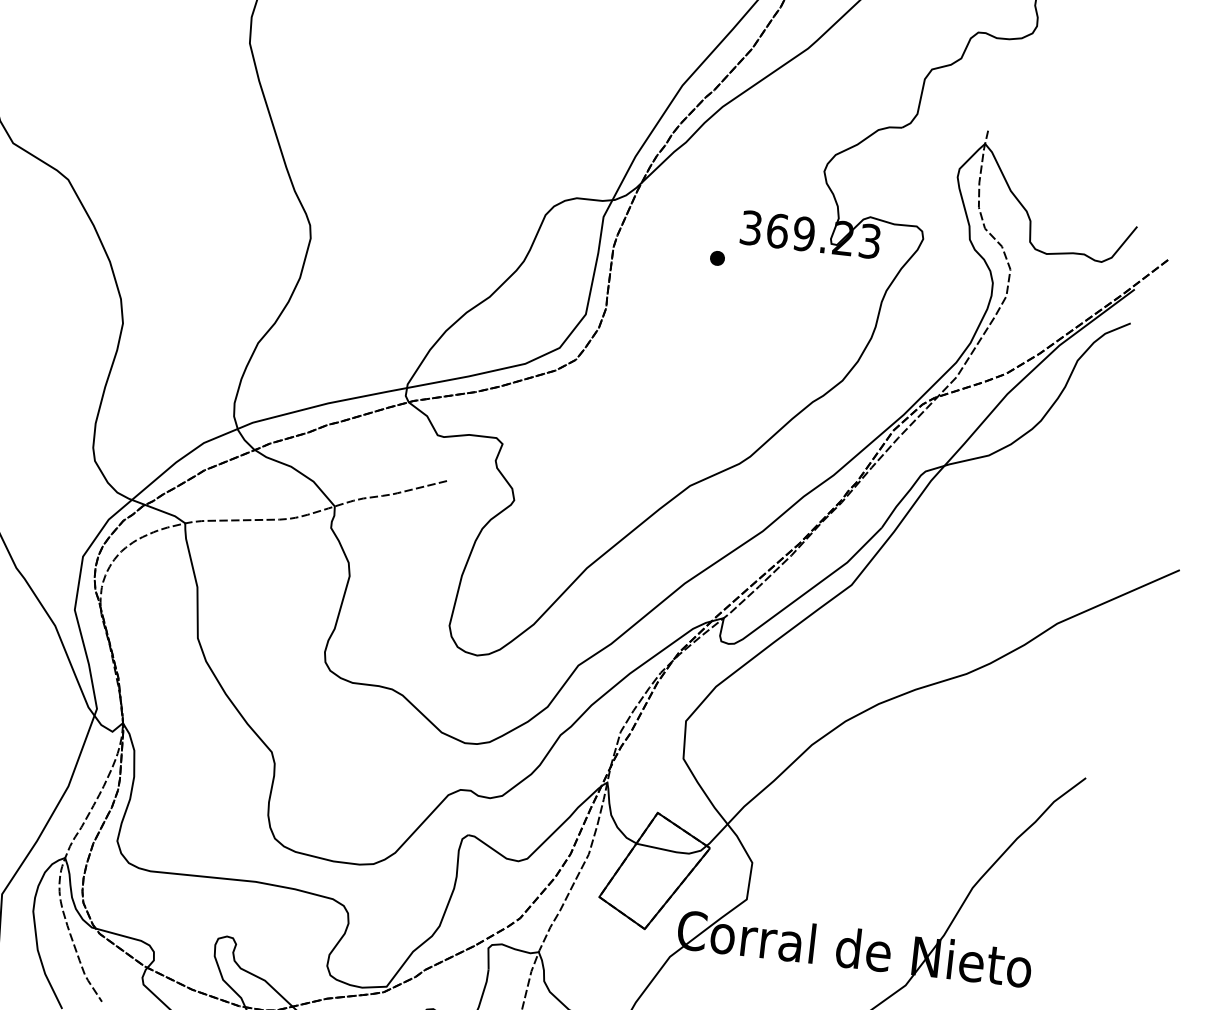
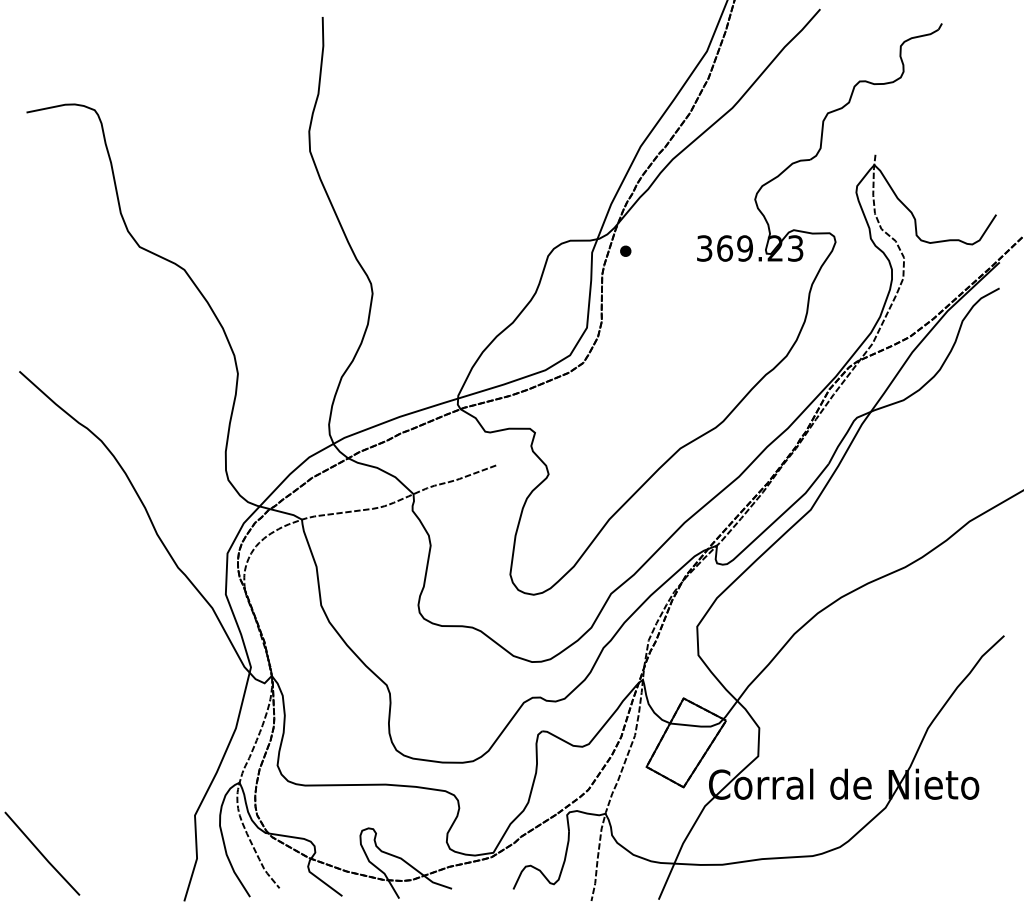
part: (717, 257) -> (625, 250), moved

